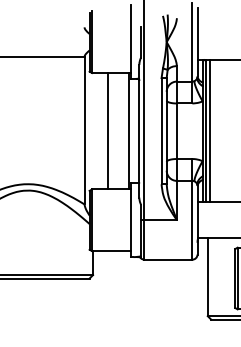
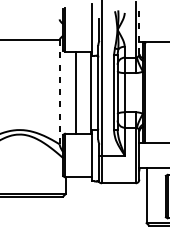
line: (197, 41) -> (139, 29), solid -> dashed
line: (84, 130) -> (59, 92), solid -> dashed
line: (209, 131) -> (147, 92), removed

